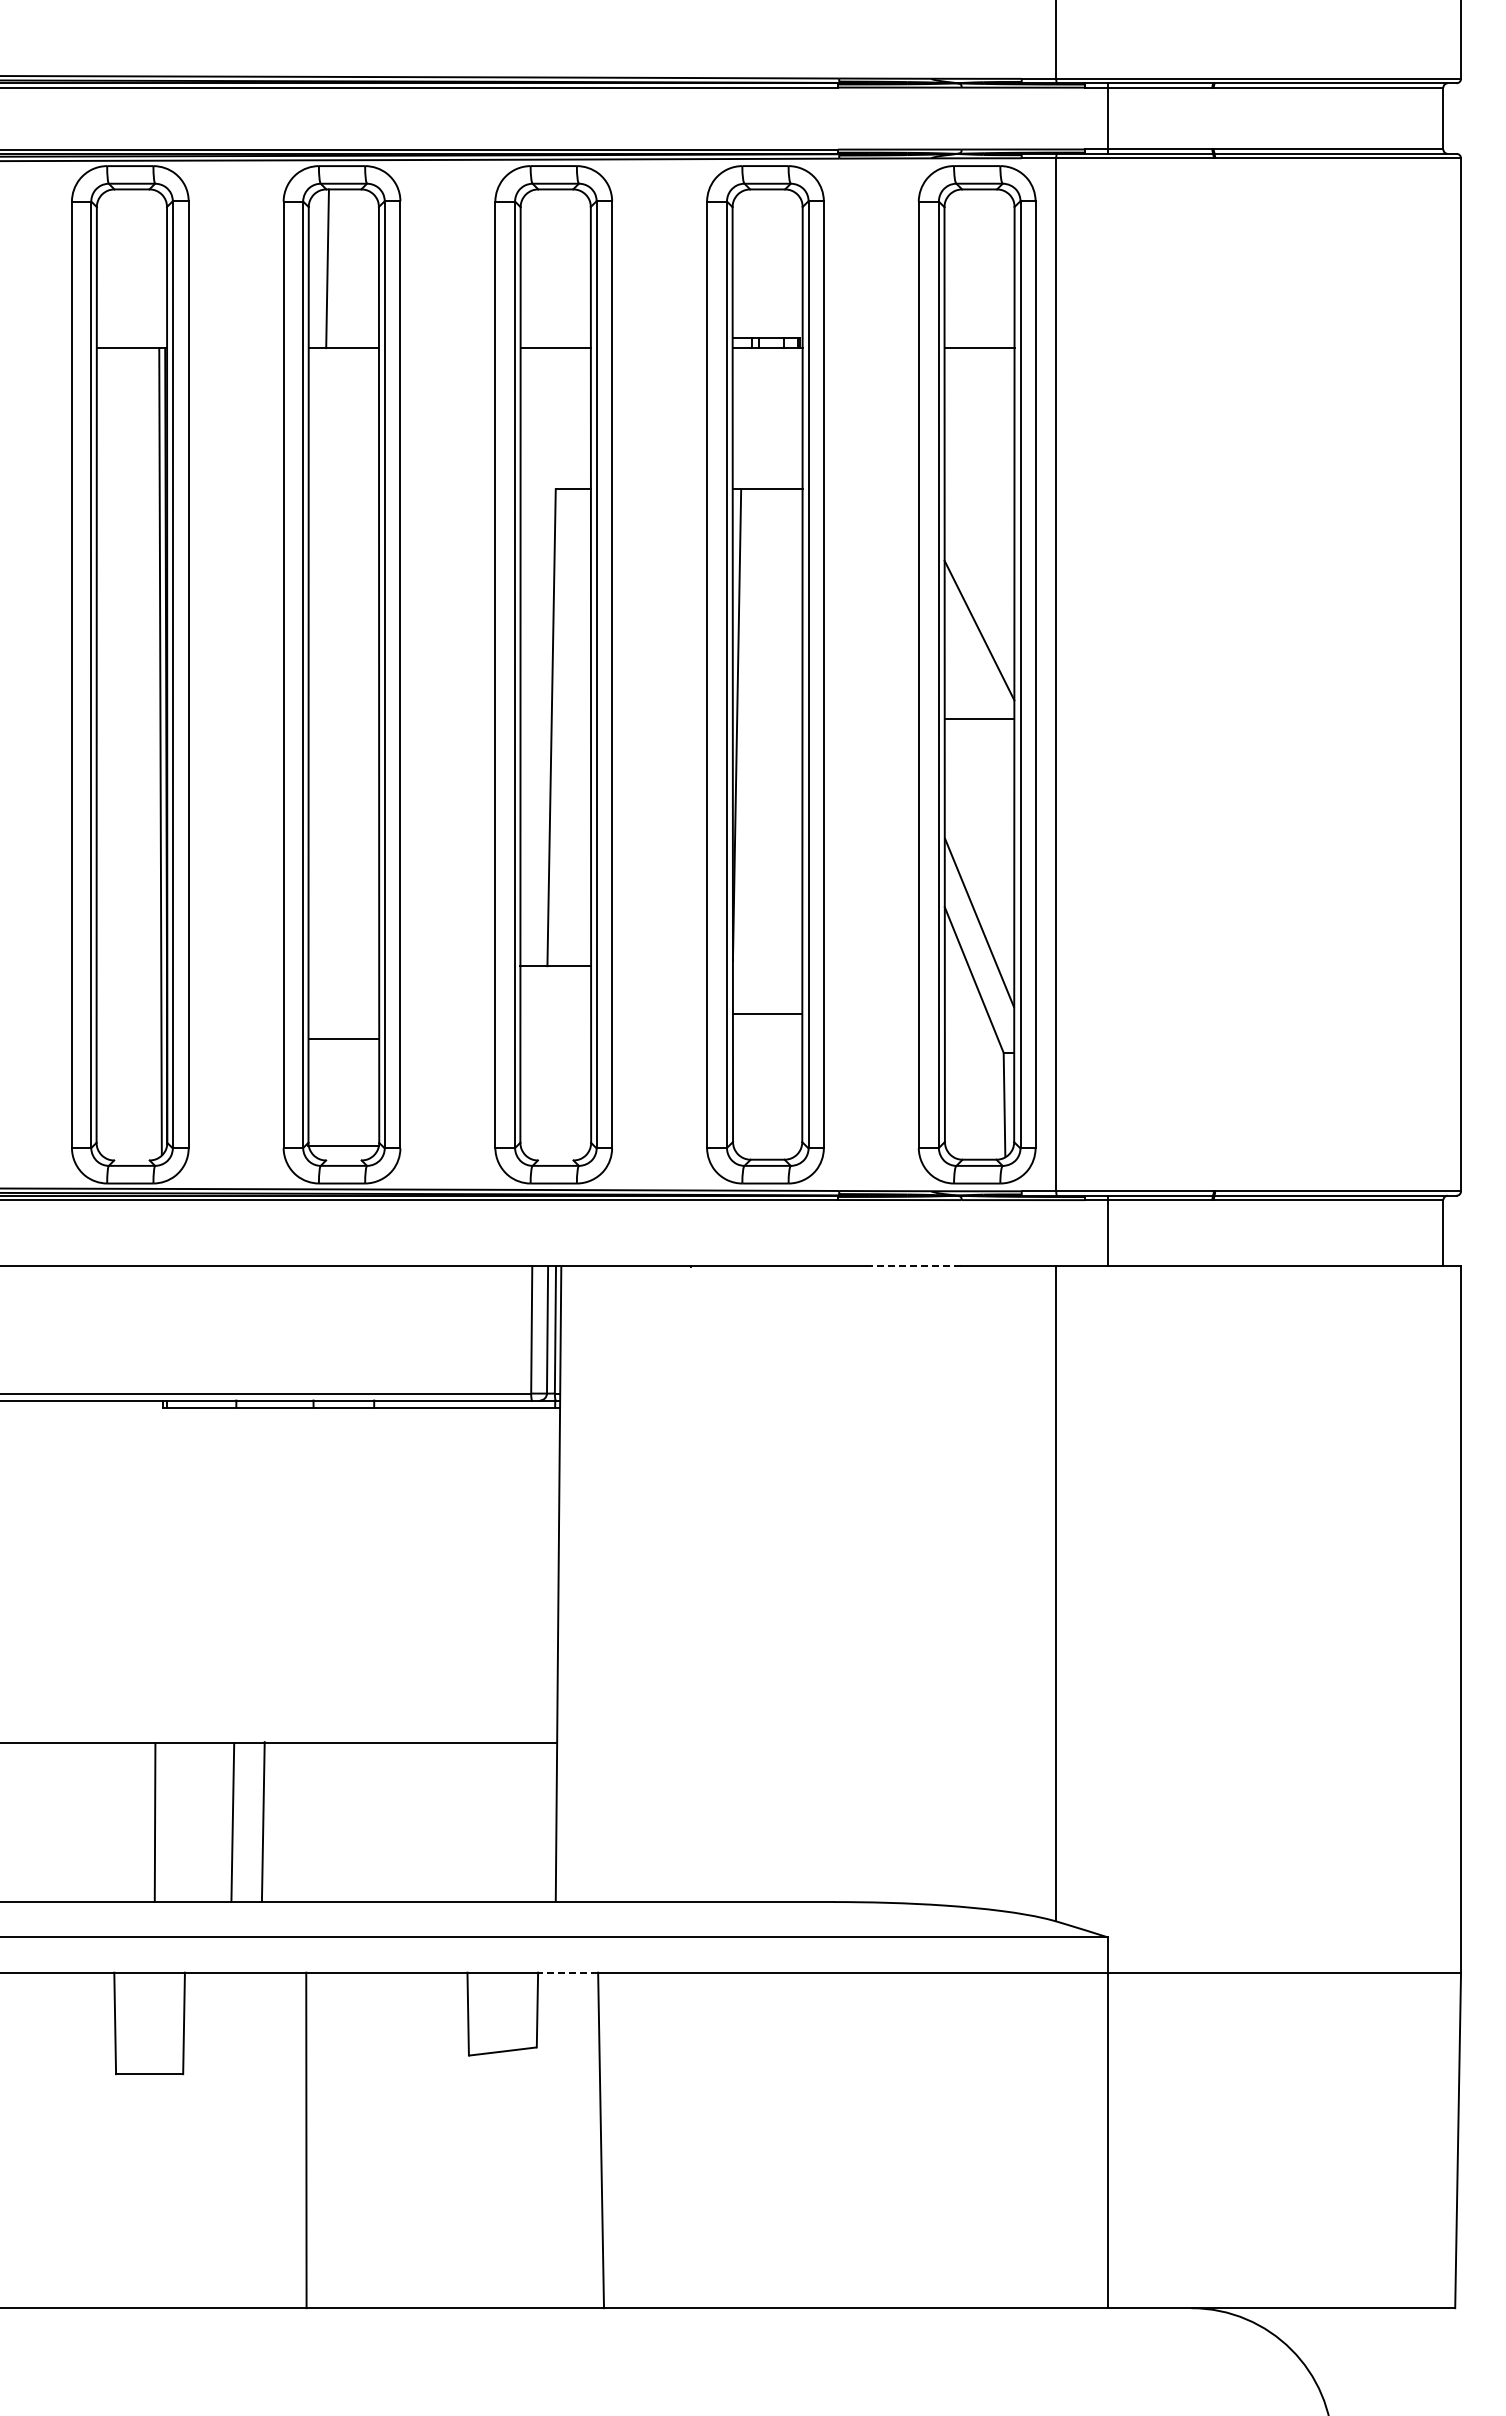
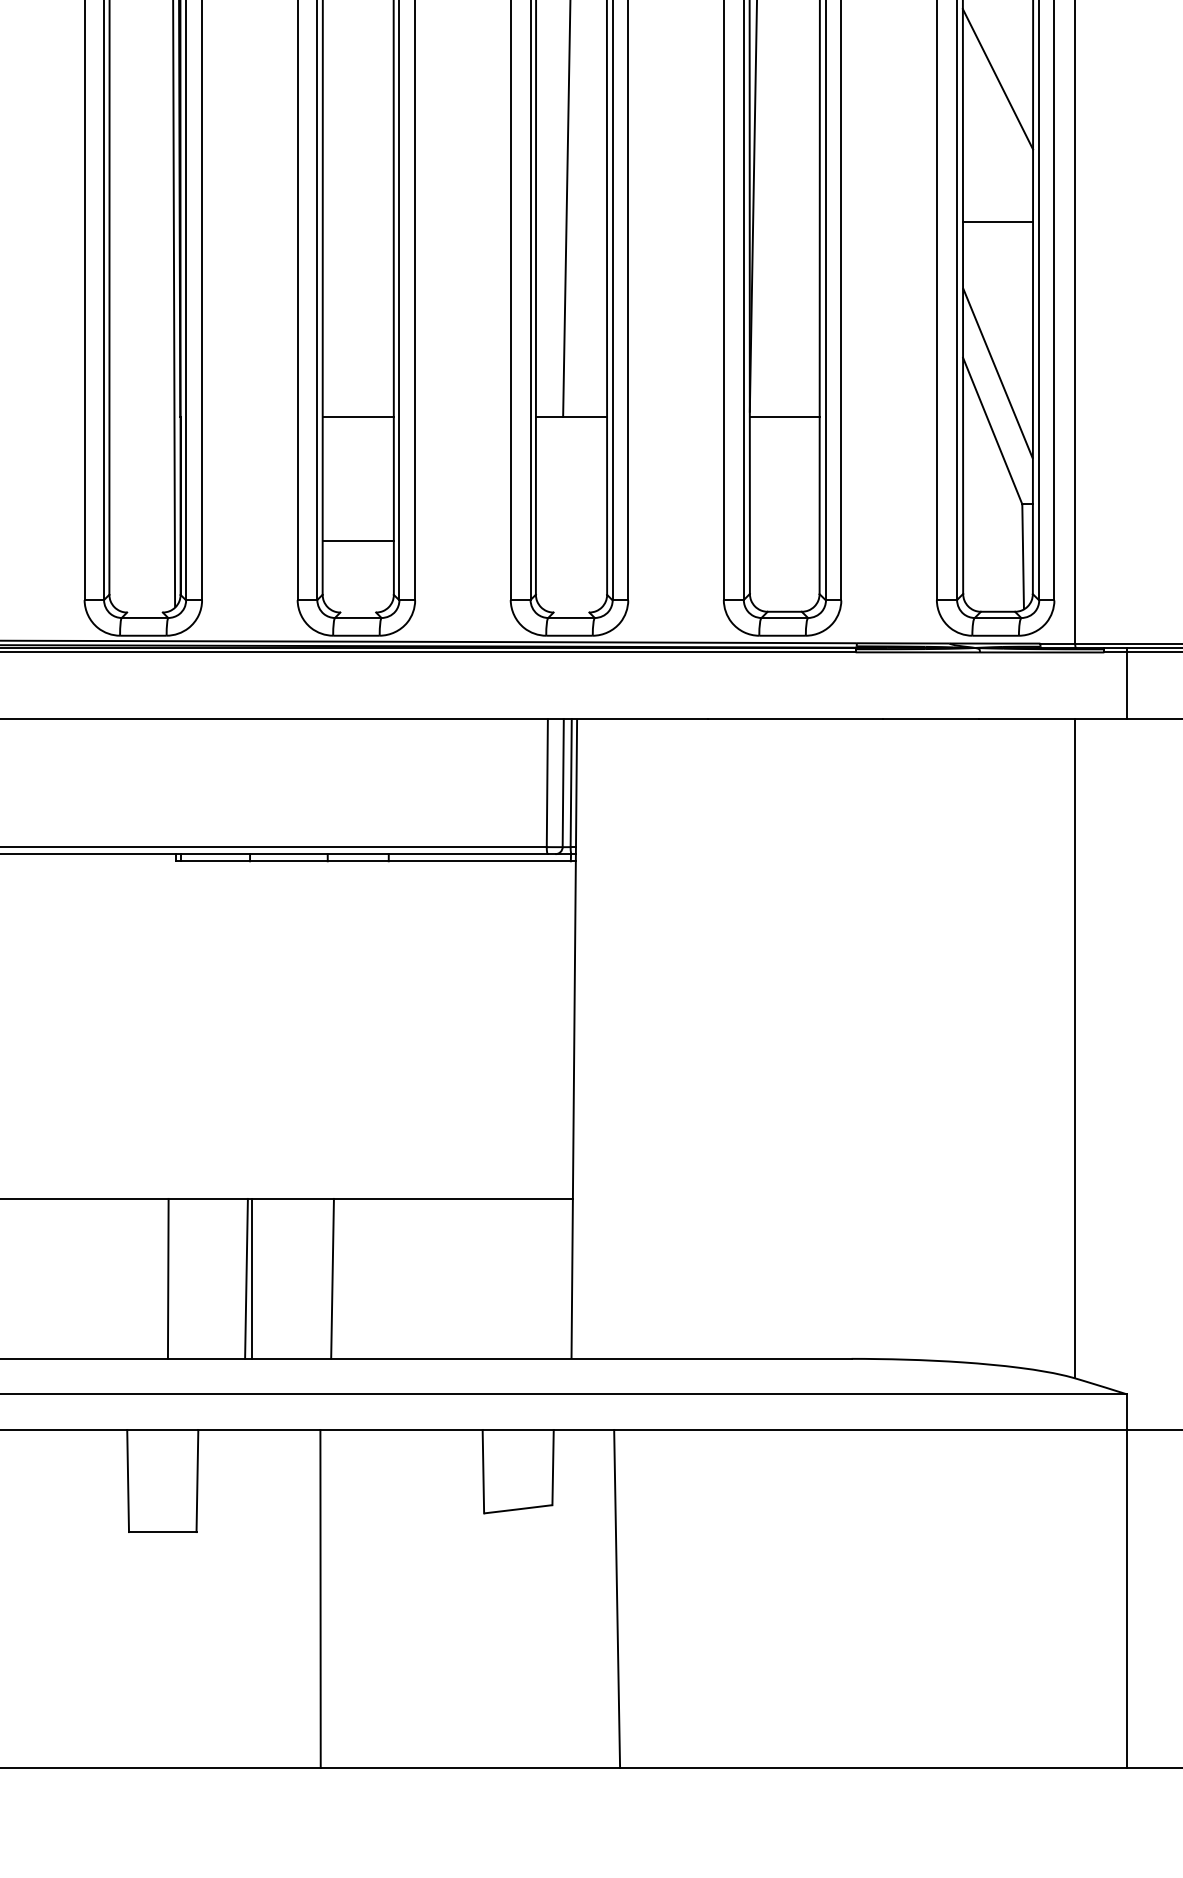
line: (979, 718) -> (997, 221), moved
line: (767, 1014) -> (784, 417), moved
line: (343, 1039) -> (357, 417), moved
line: (343, 1145) -> (357, 541), moved
line: (913, 1266) -> (931, 719), dashed -> solid
line: (262, 1821) -> (331, 1278), moved
line: (237, 1822) -> (251, 1278), added
line: (567, 1972) -> (583, 1429), dashed -> solid

